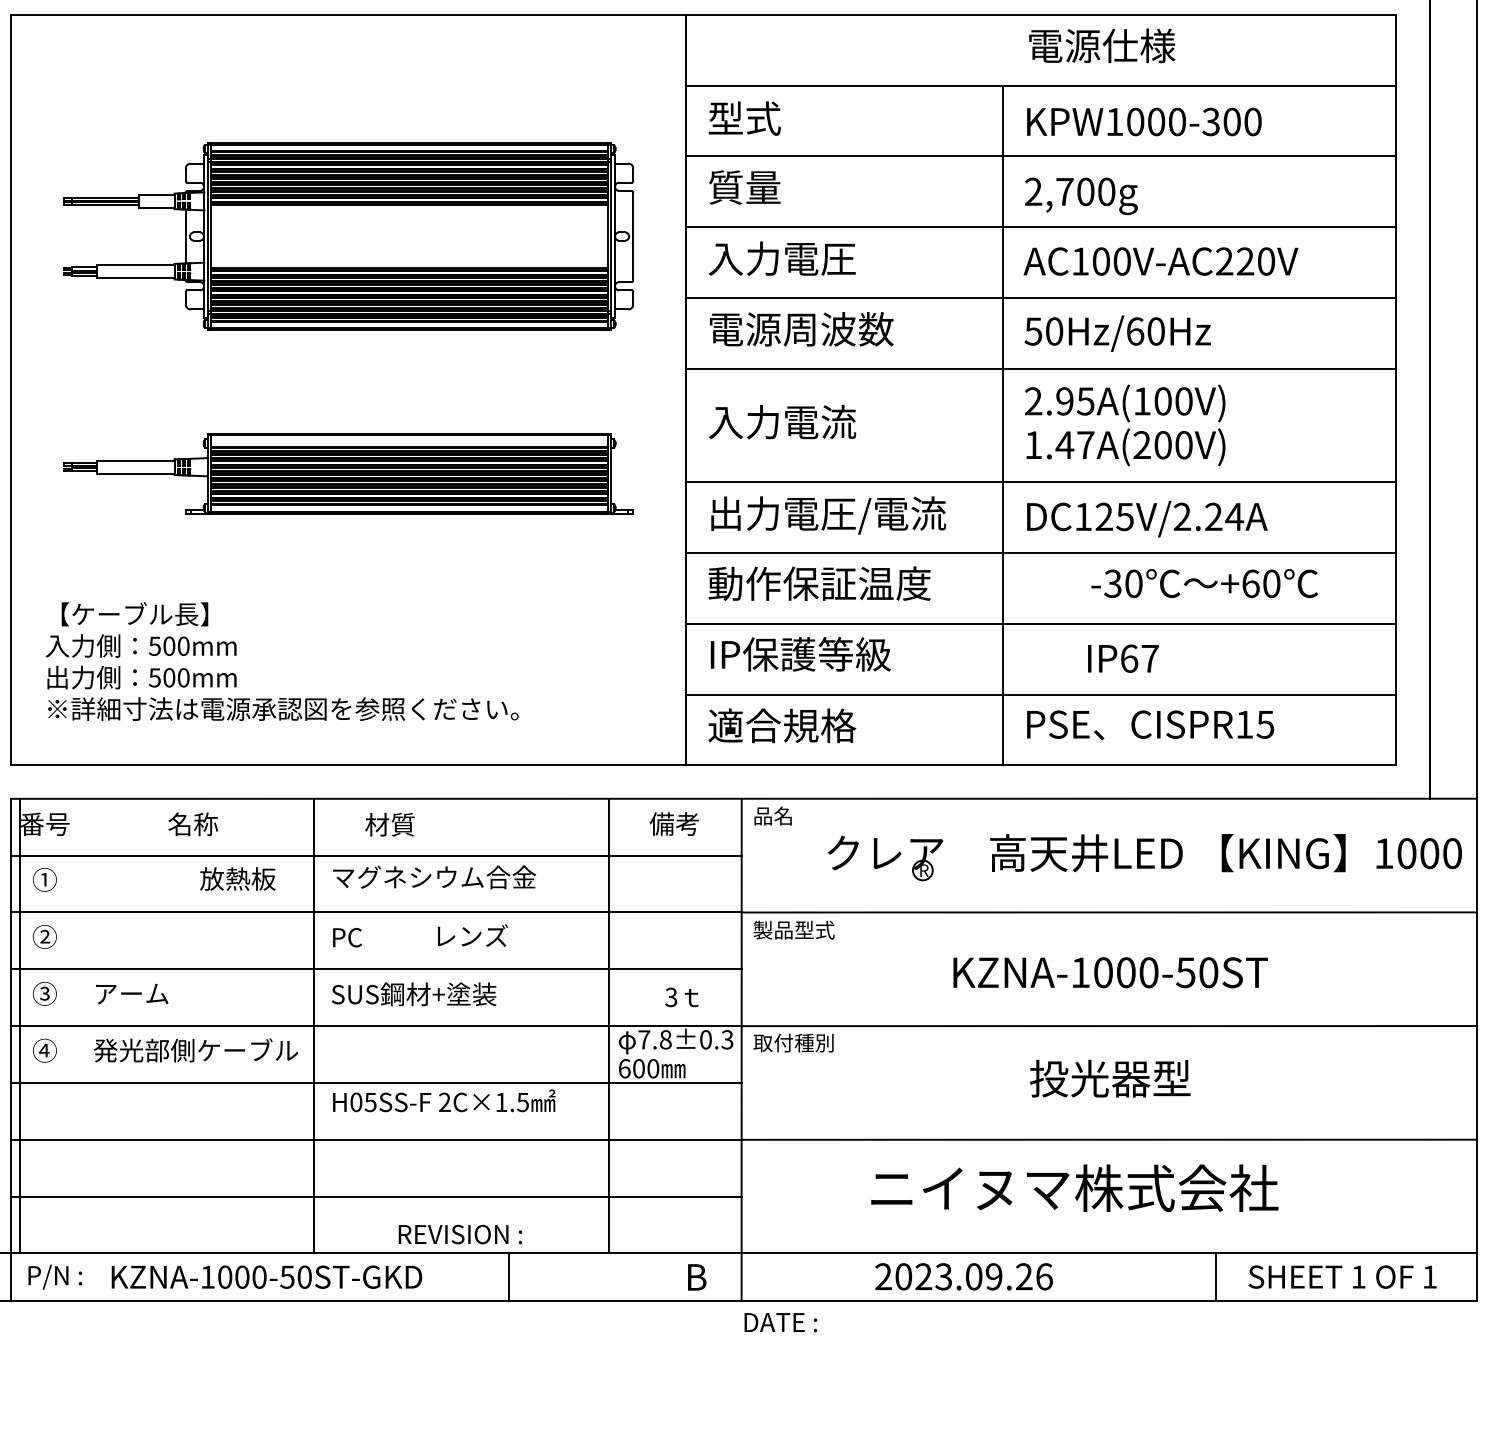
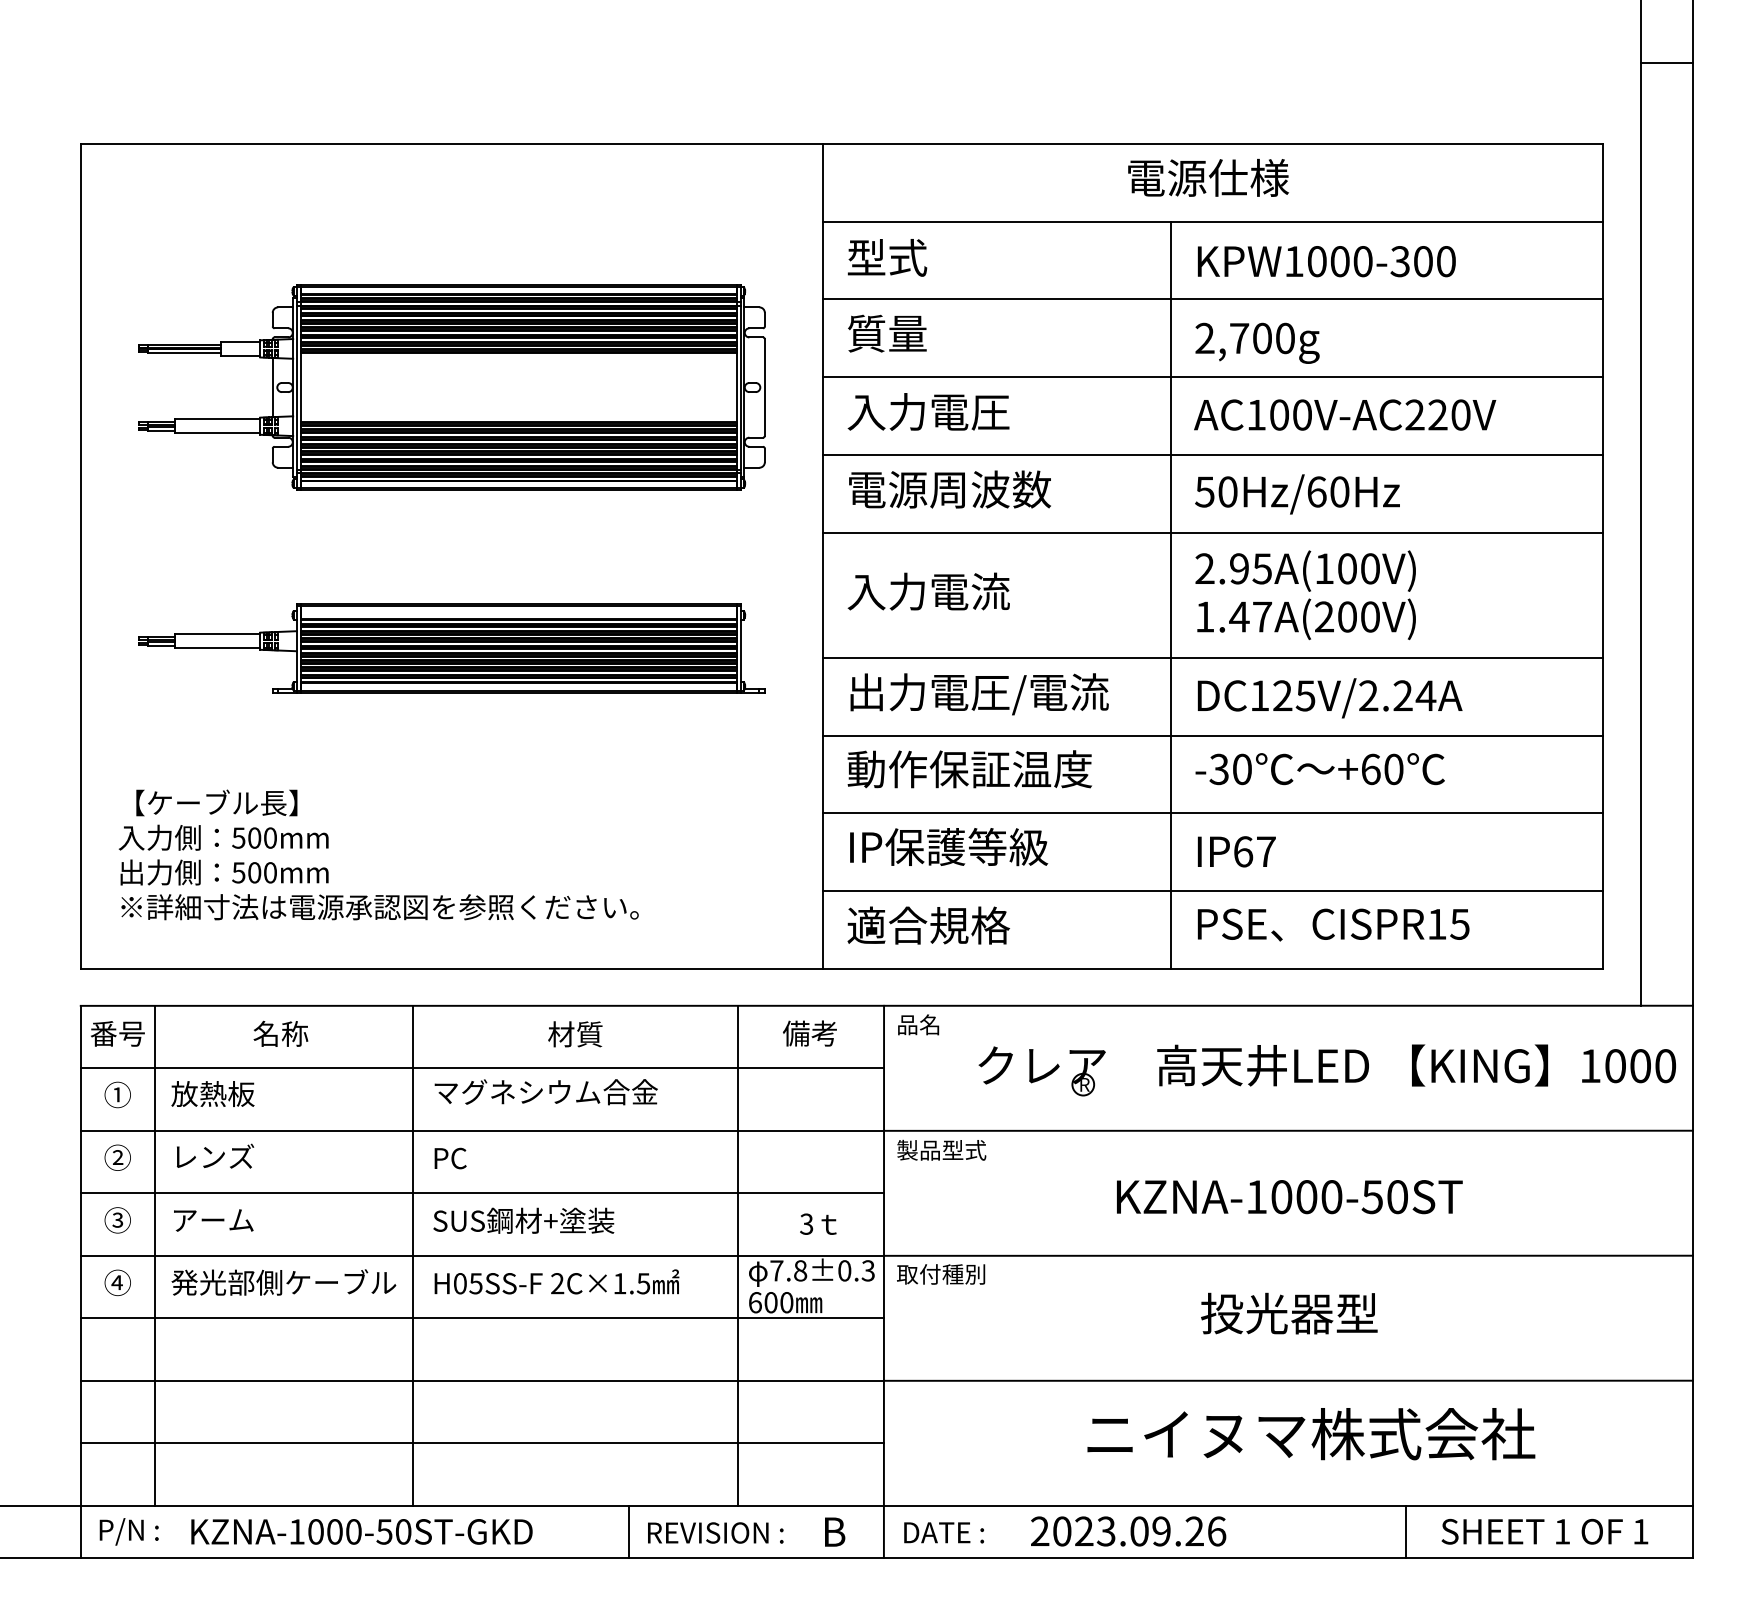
text: (1102, 45) -> (1208, 177), moved
text: (1204, 583) -> (1319, 769), moved
text: (1123, 658) -> (1236, 851), moved
text: (390, 824) -> (575, 1034), moved
text: (237, 878) -> (212, 1093), moved
text: (472, 934) -> (215, 1155), moved
line: (20, 1025) -> (154, 1255), moved
text: (443, 1100) -> (556, 1281), moved
text: (1074, 1188) -> (1311, 1434), moved
text: (460, 1234) -> (715, 1532), moved
text: (780, 1322) -> (943, 1532), moved

